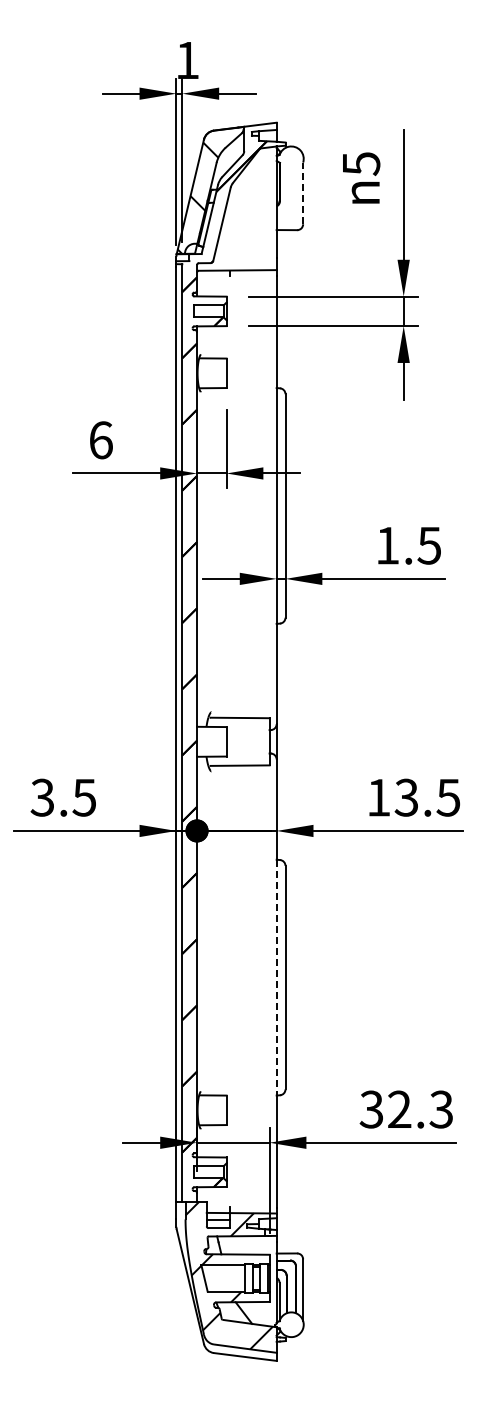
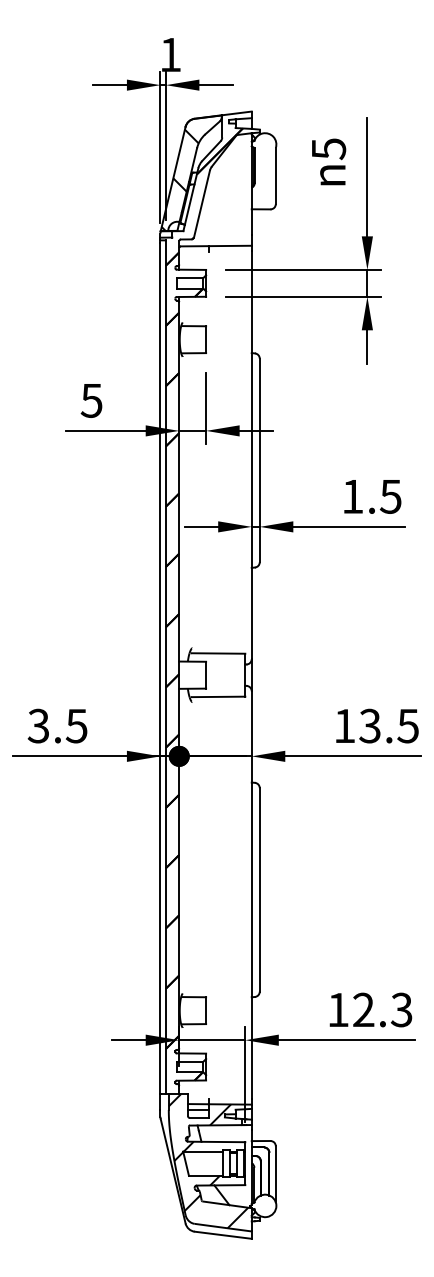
line: (303, 193) -> (276, 176), dashed -> solid
text: (100, 440) -> (91, 400), 6 -> 5
line: (276, 977) -> (251, 889), dashed -> solid
text: (370, 1109) -> (337, 1009), 32.3 -> 12.3

